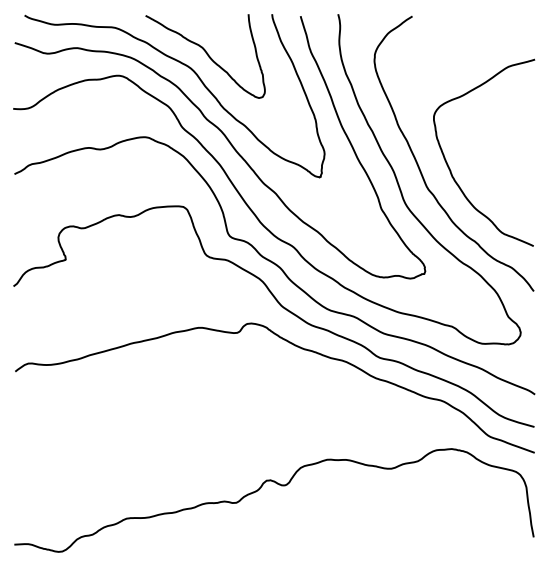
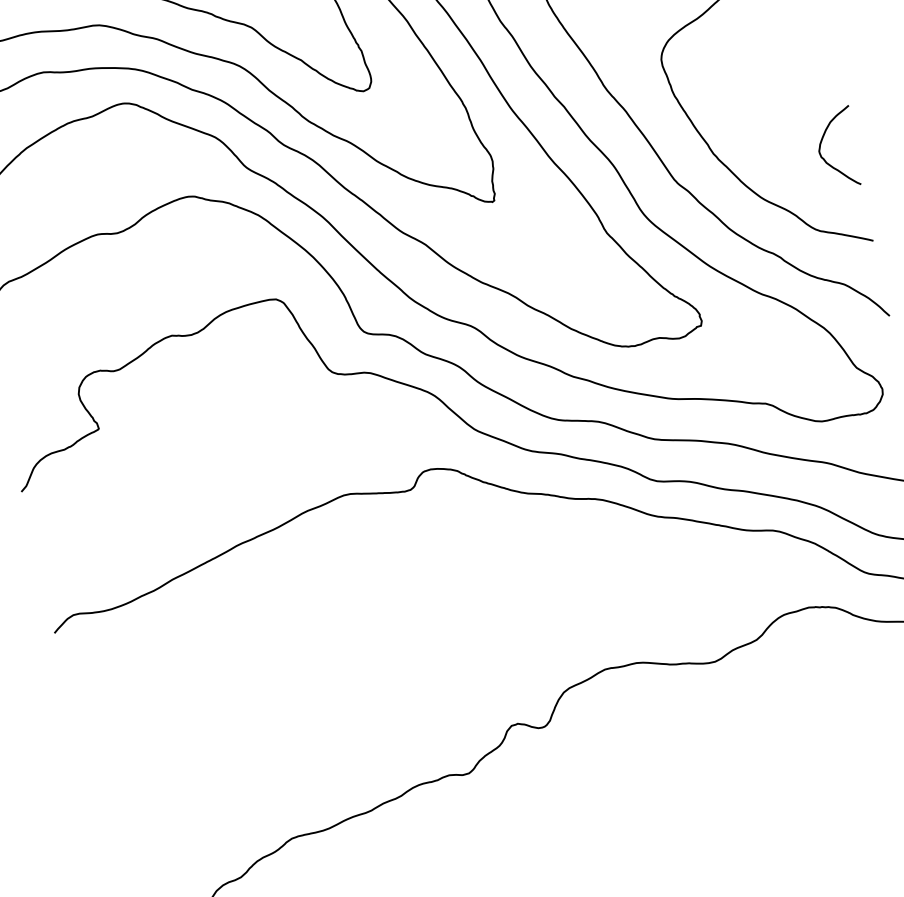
curve: (517, 182) -> (823, 140), added

